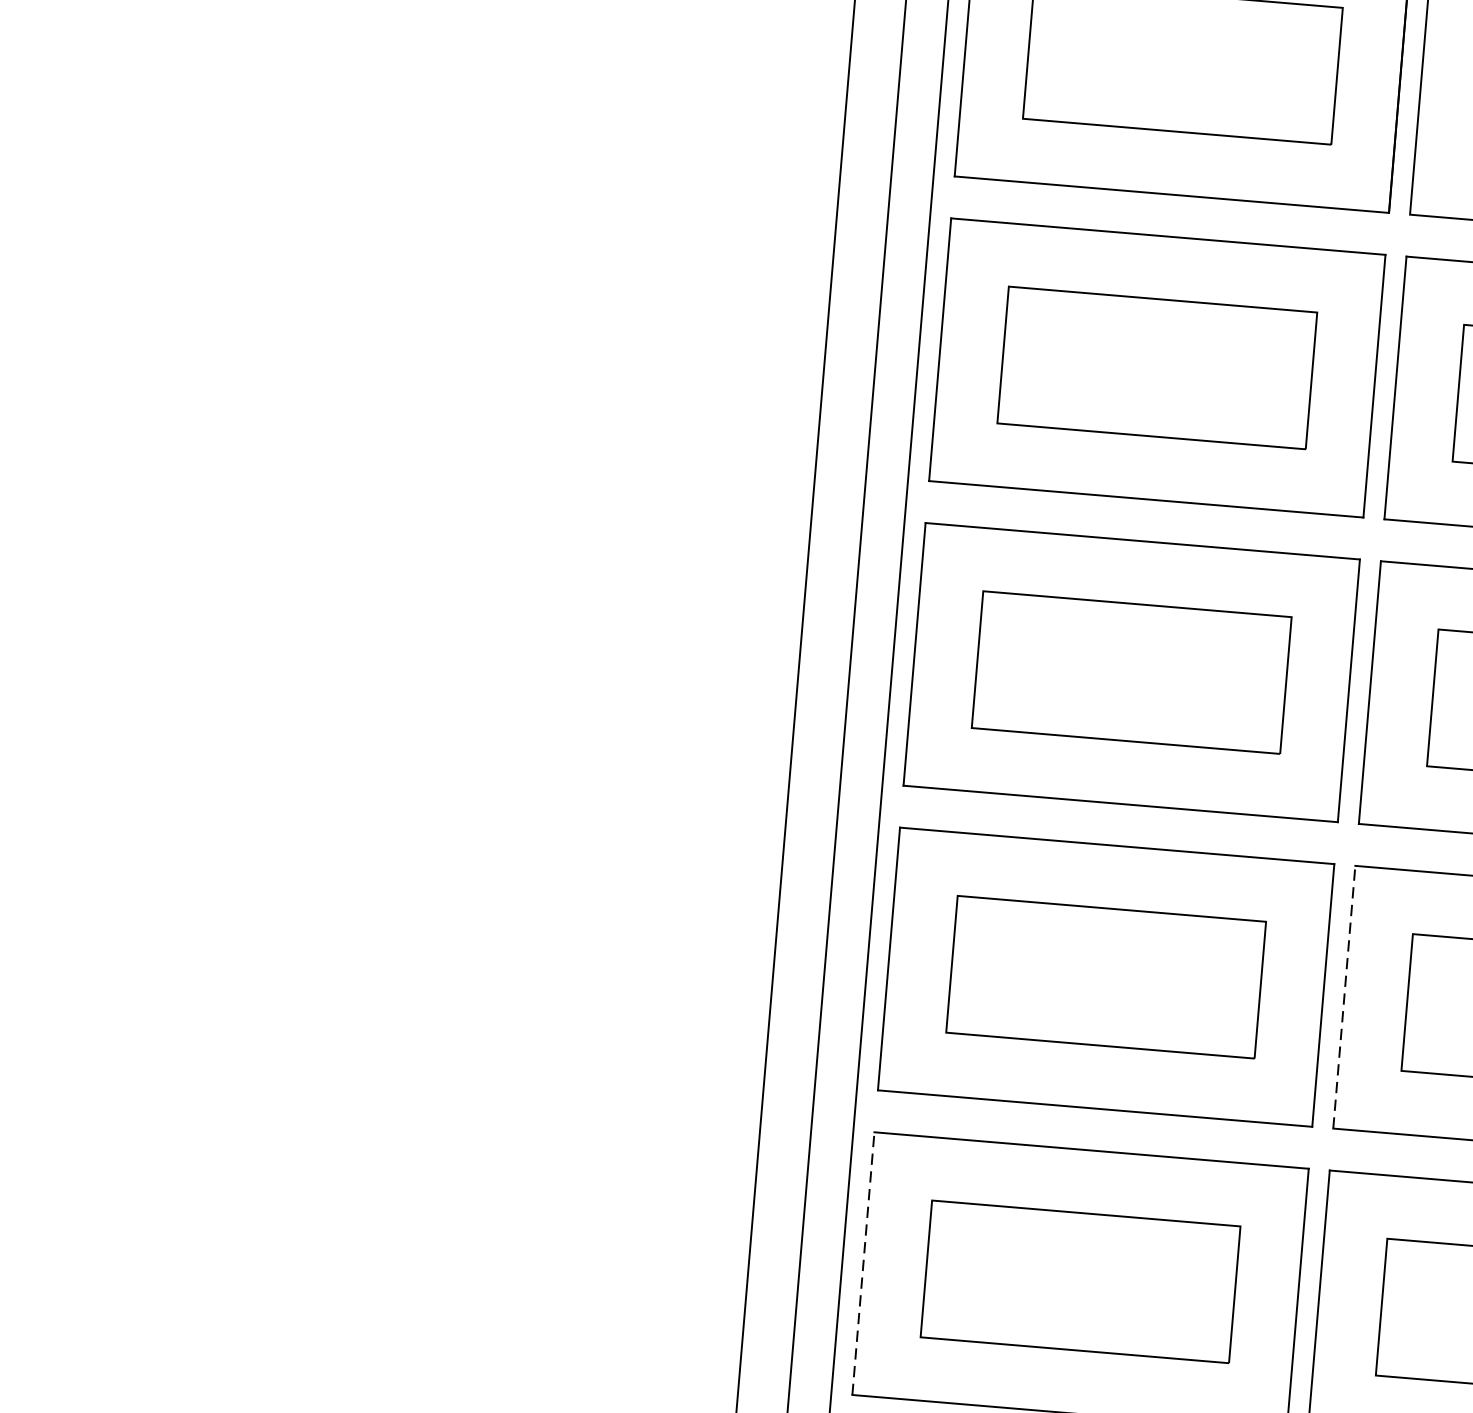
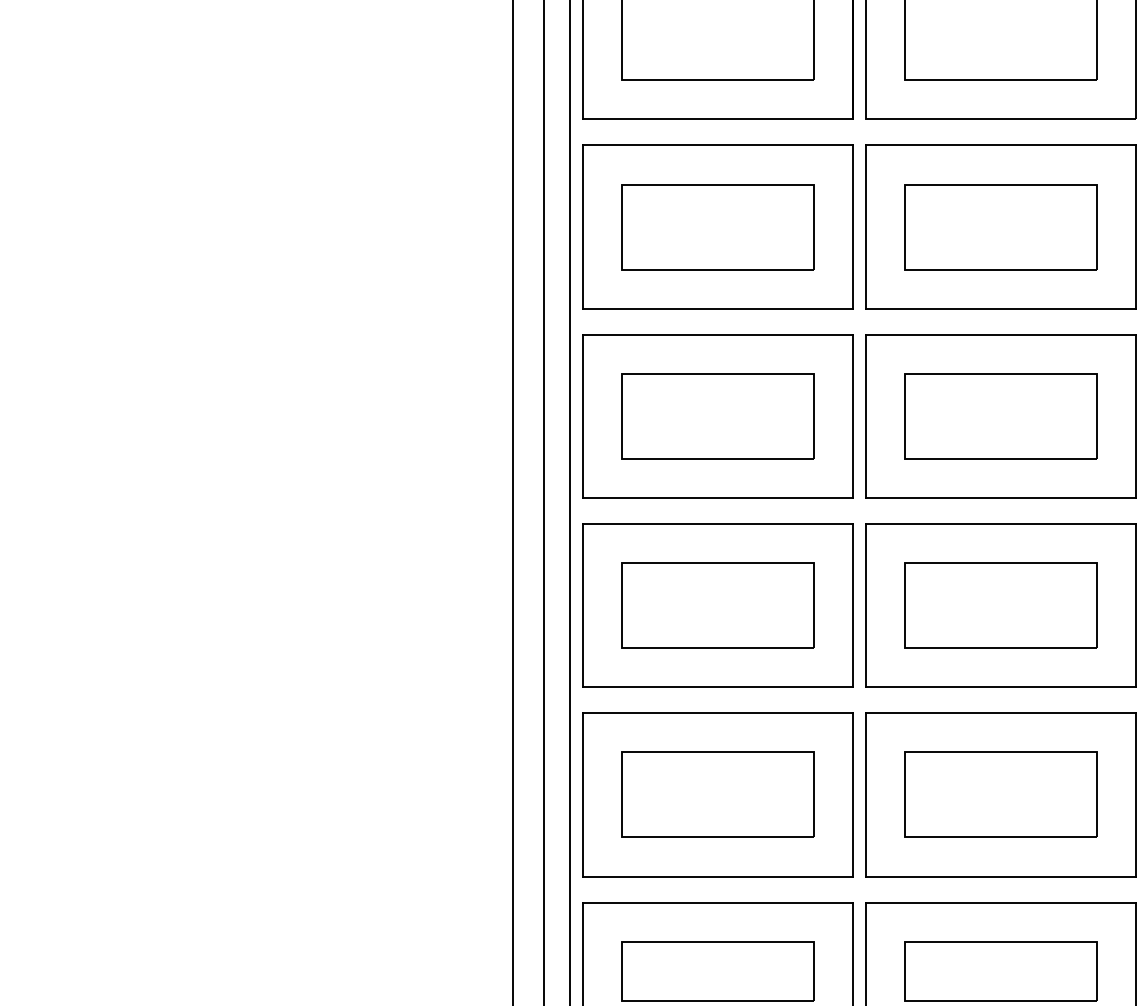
line: (1344, 997) -> (866, 605), dashed -> solid
line: (863, 1263) -> (583, 794), dashed -> solid

